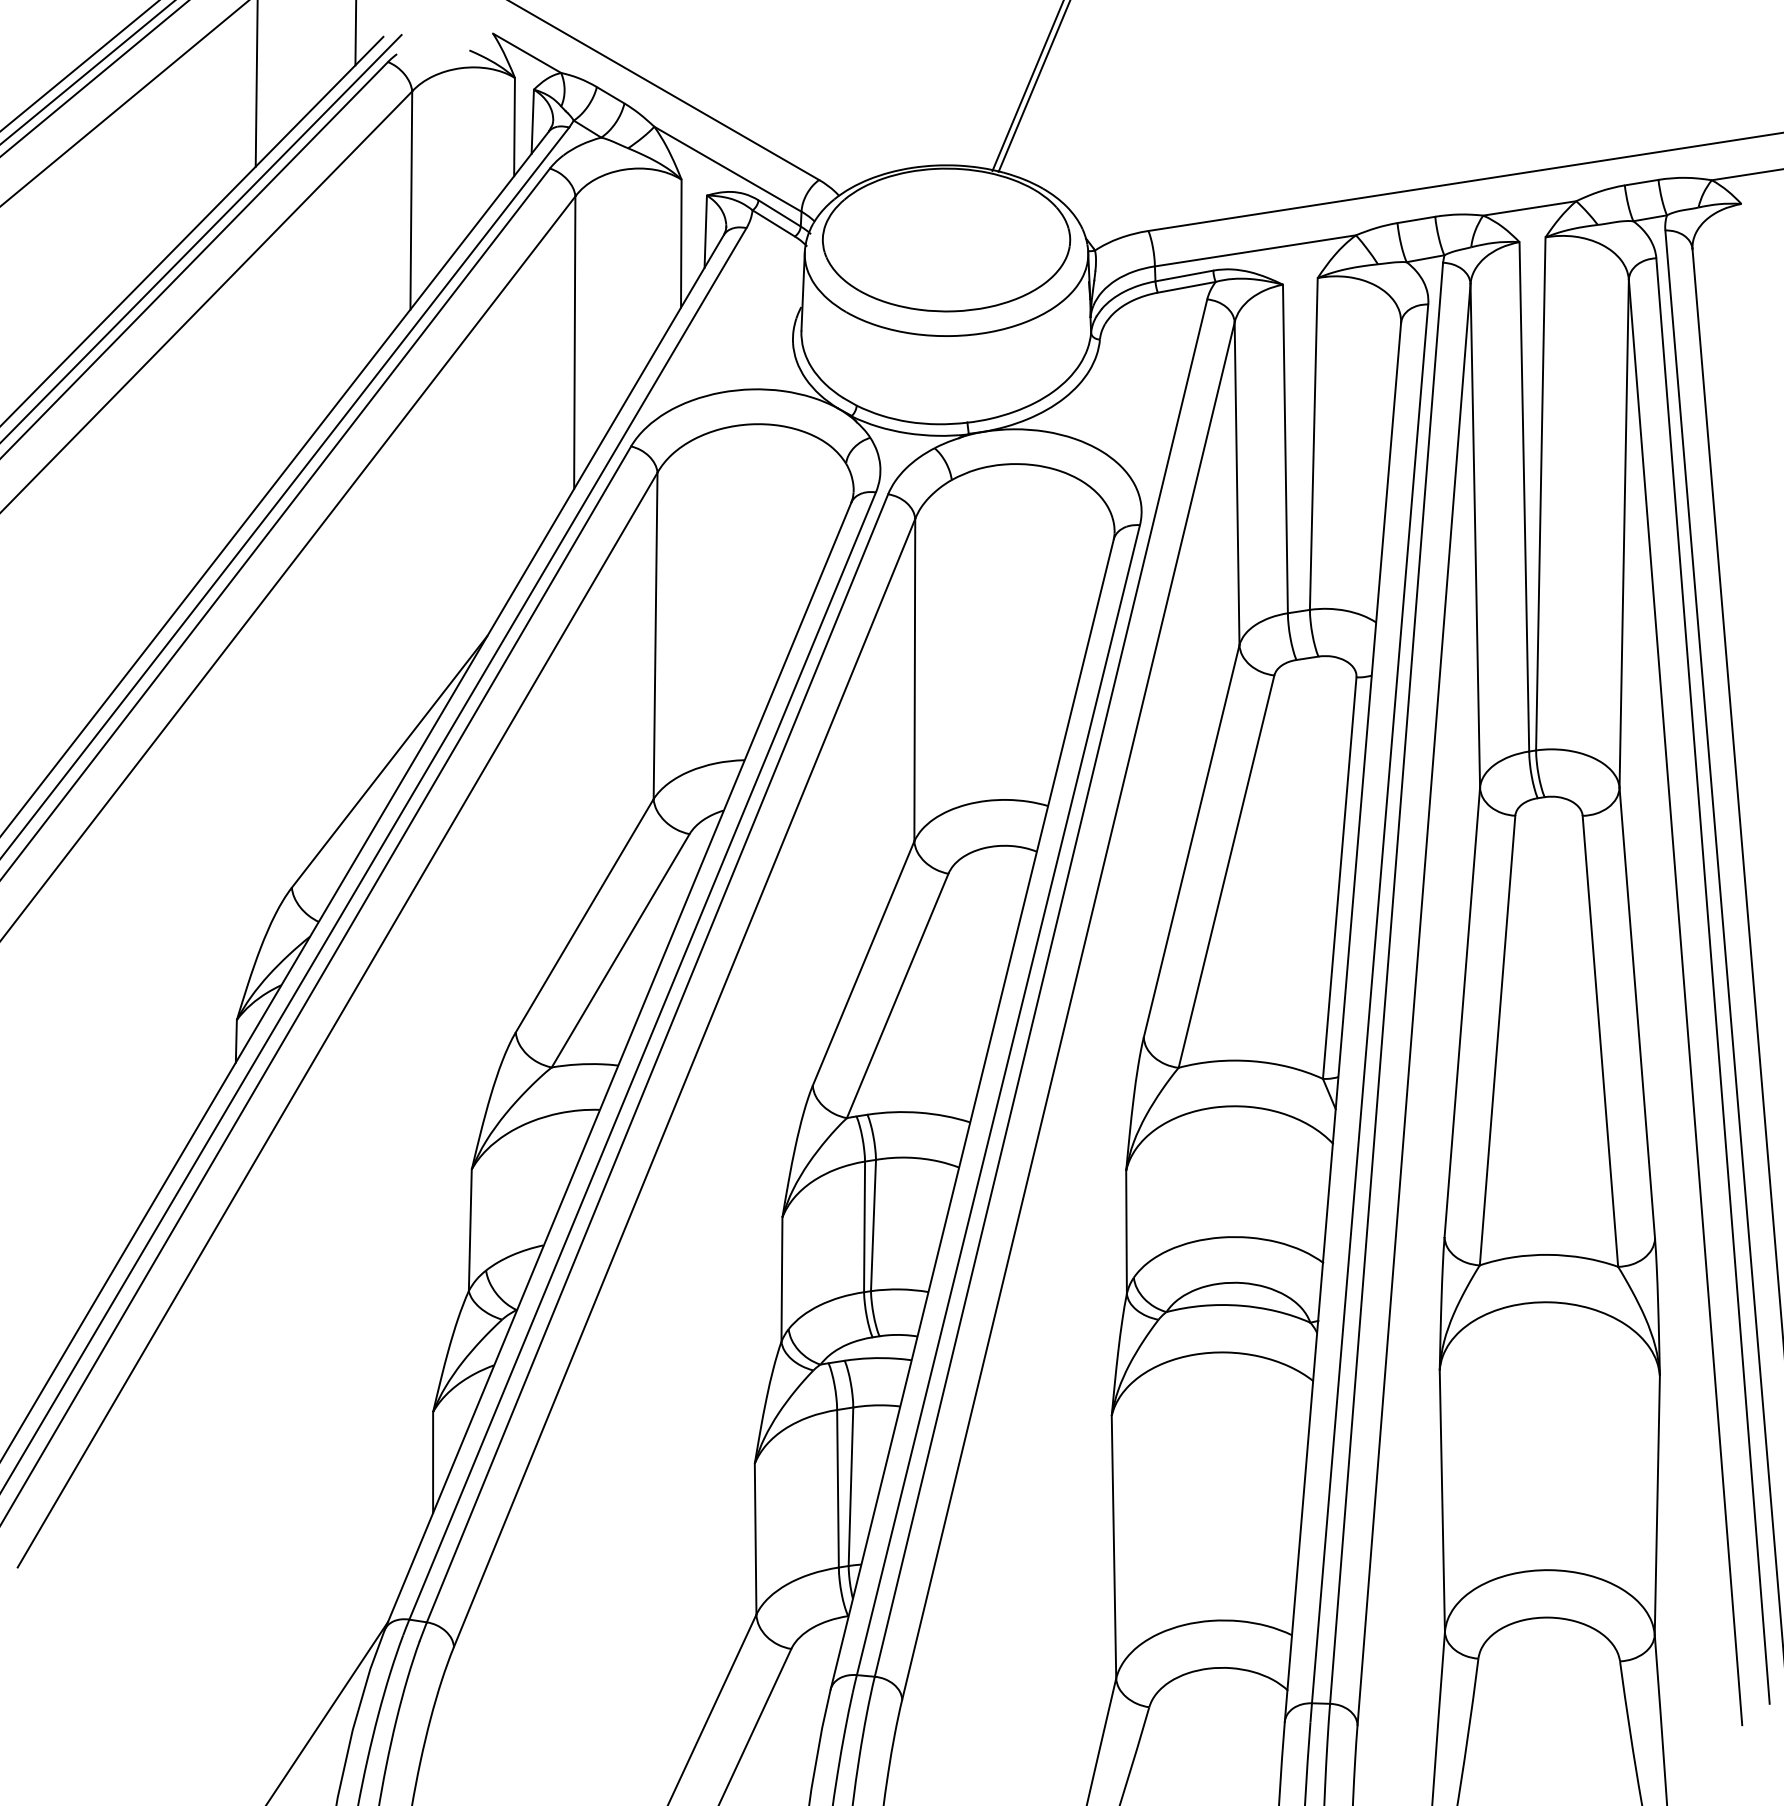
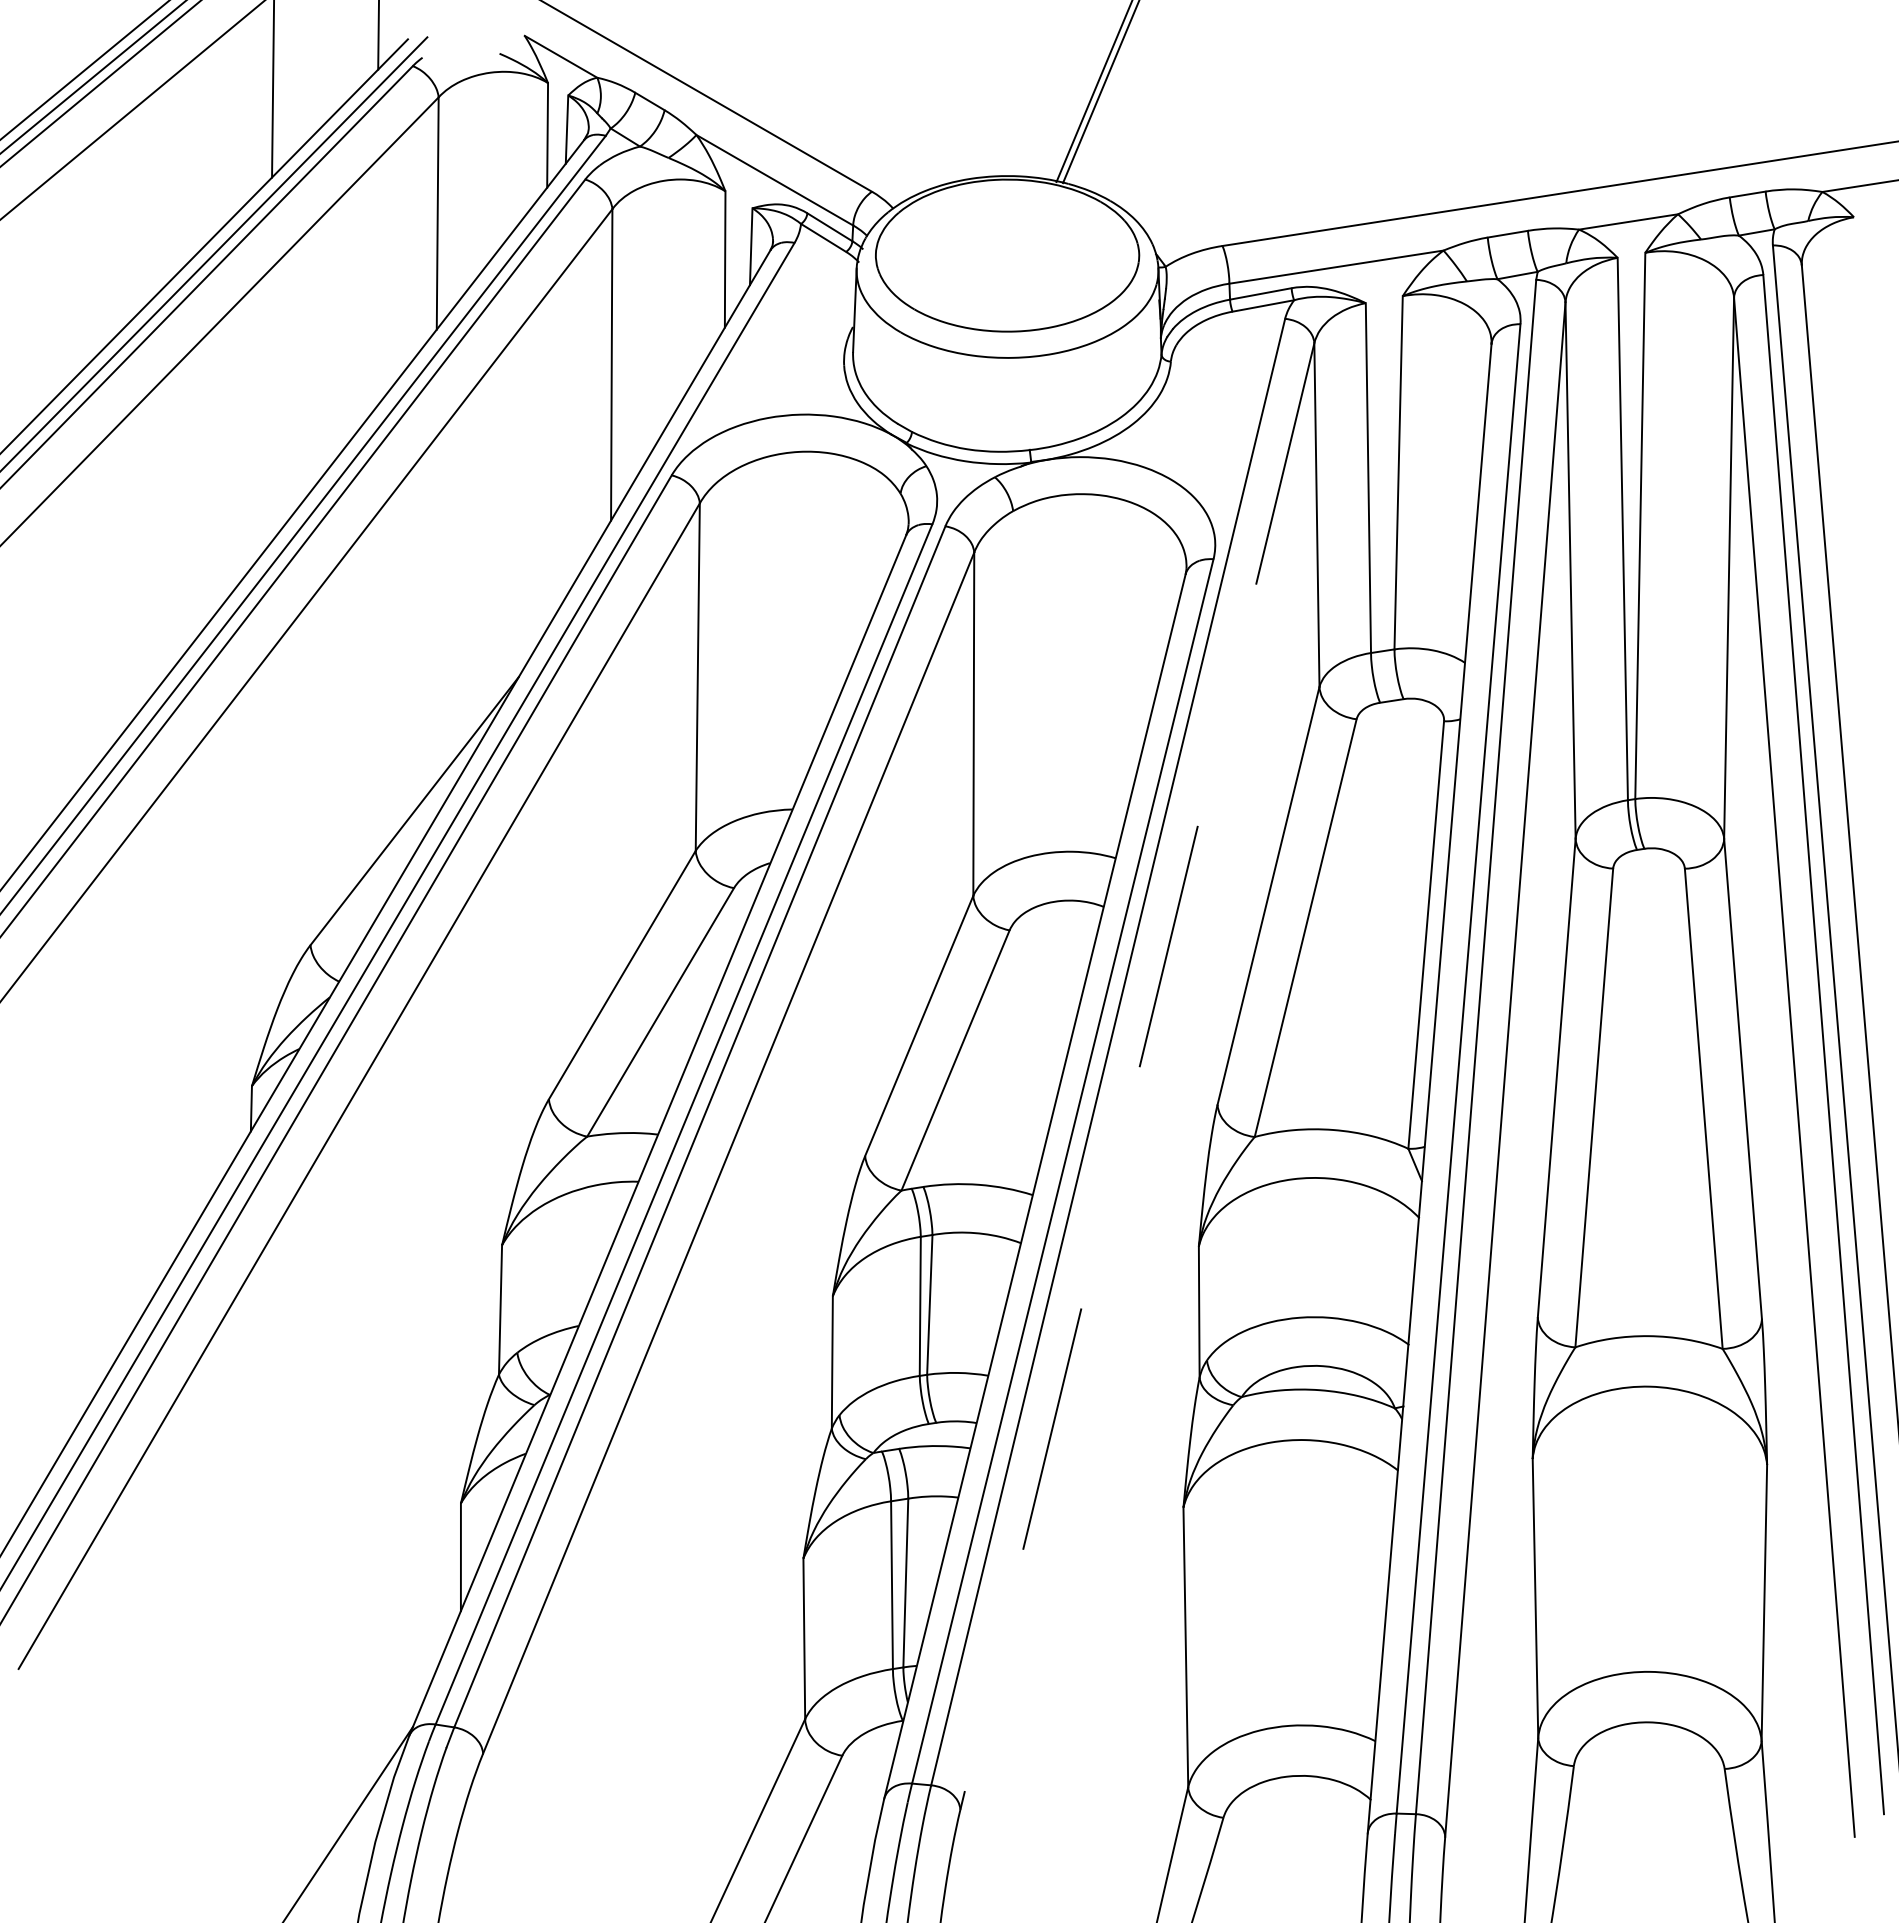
line: (1068, 1011) -> (1137, 1077), solid -> dashed

